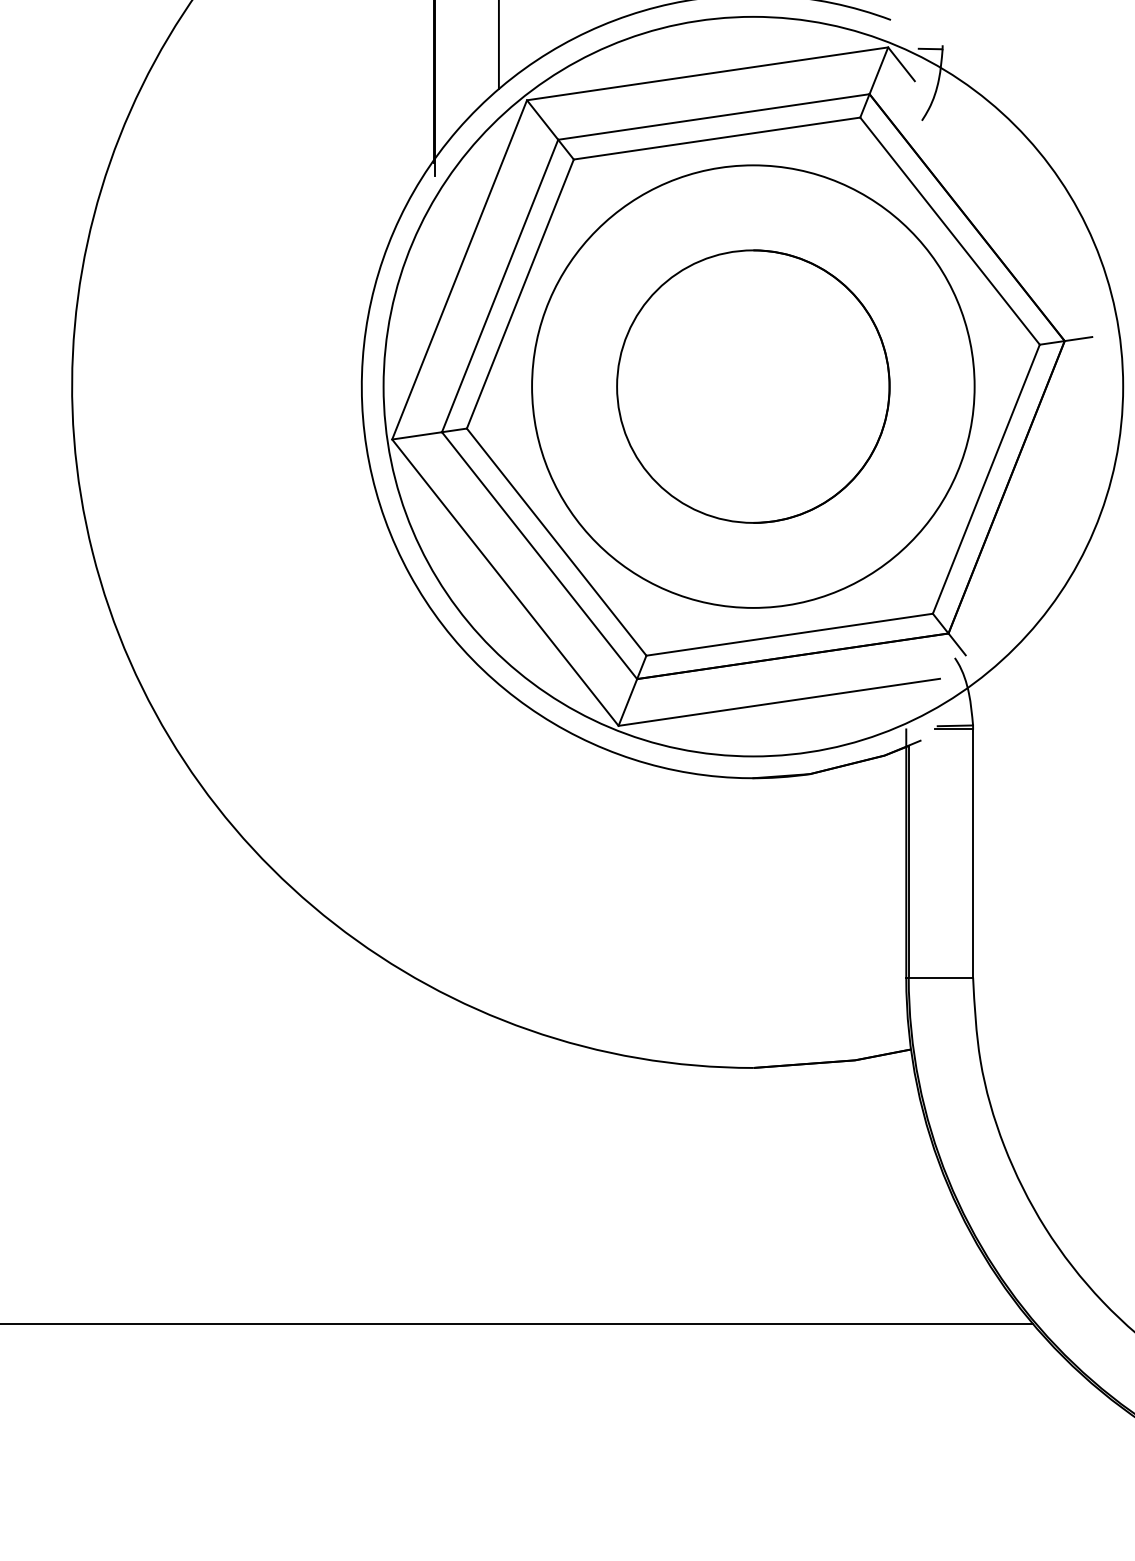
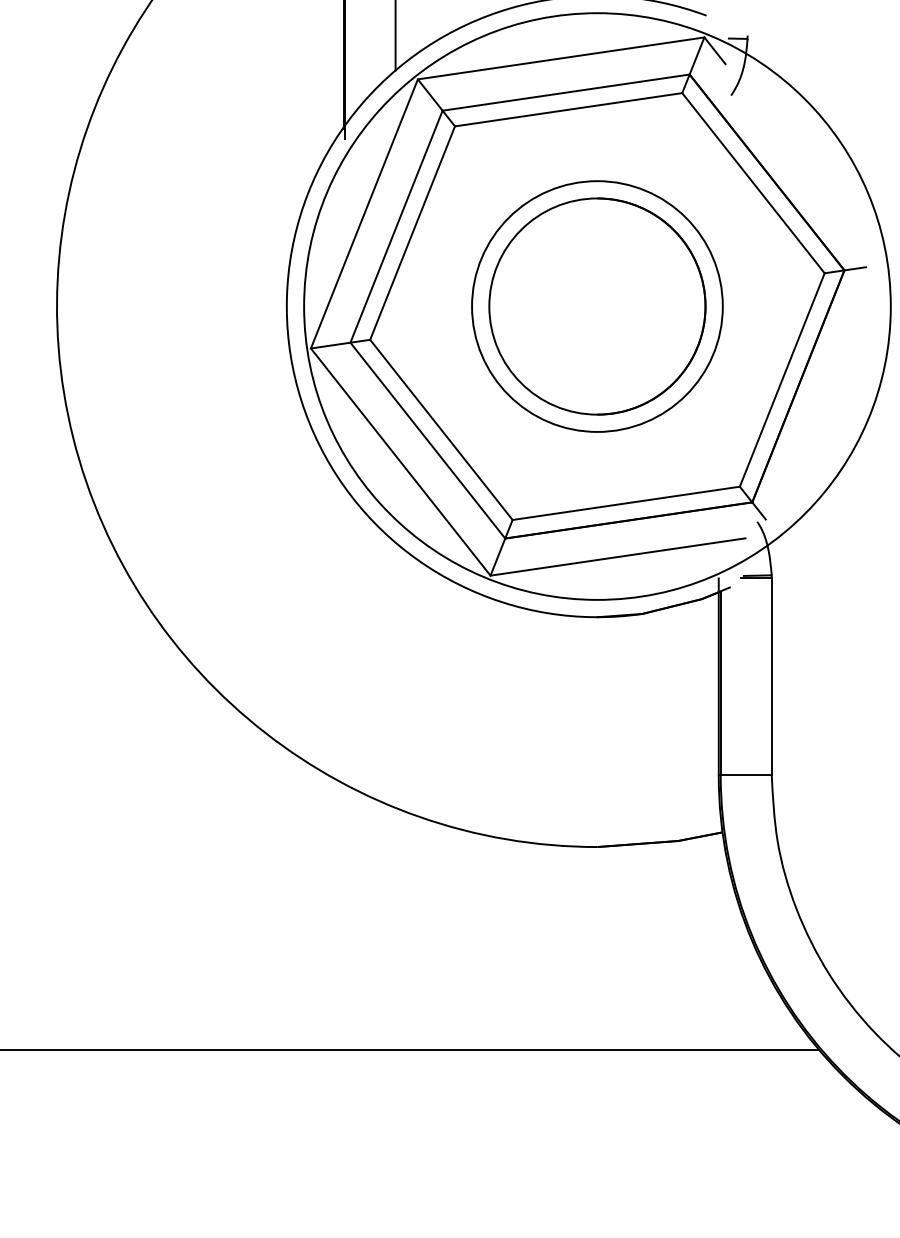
circle: (753, 386) -> (597, 306), size x0.71

